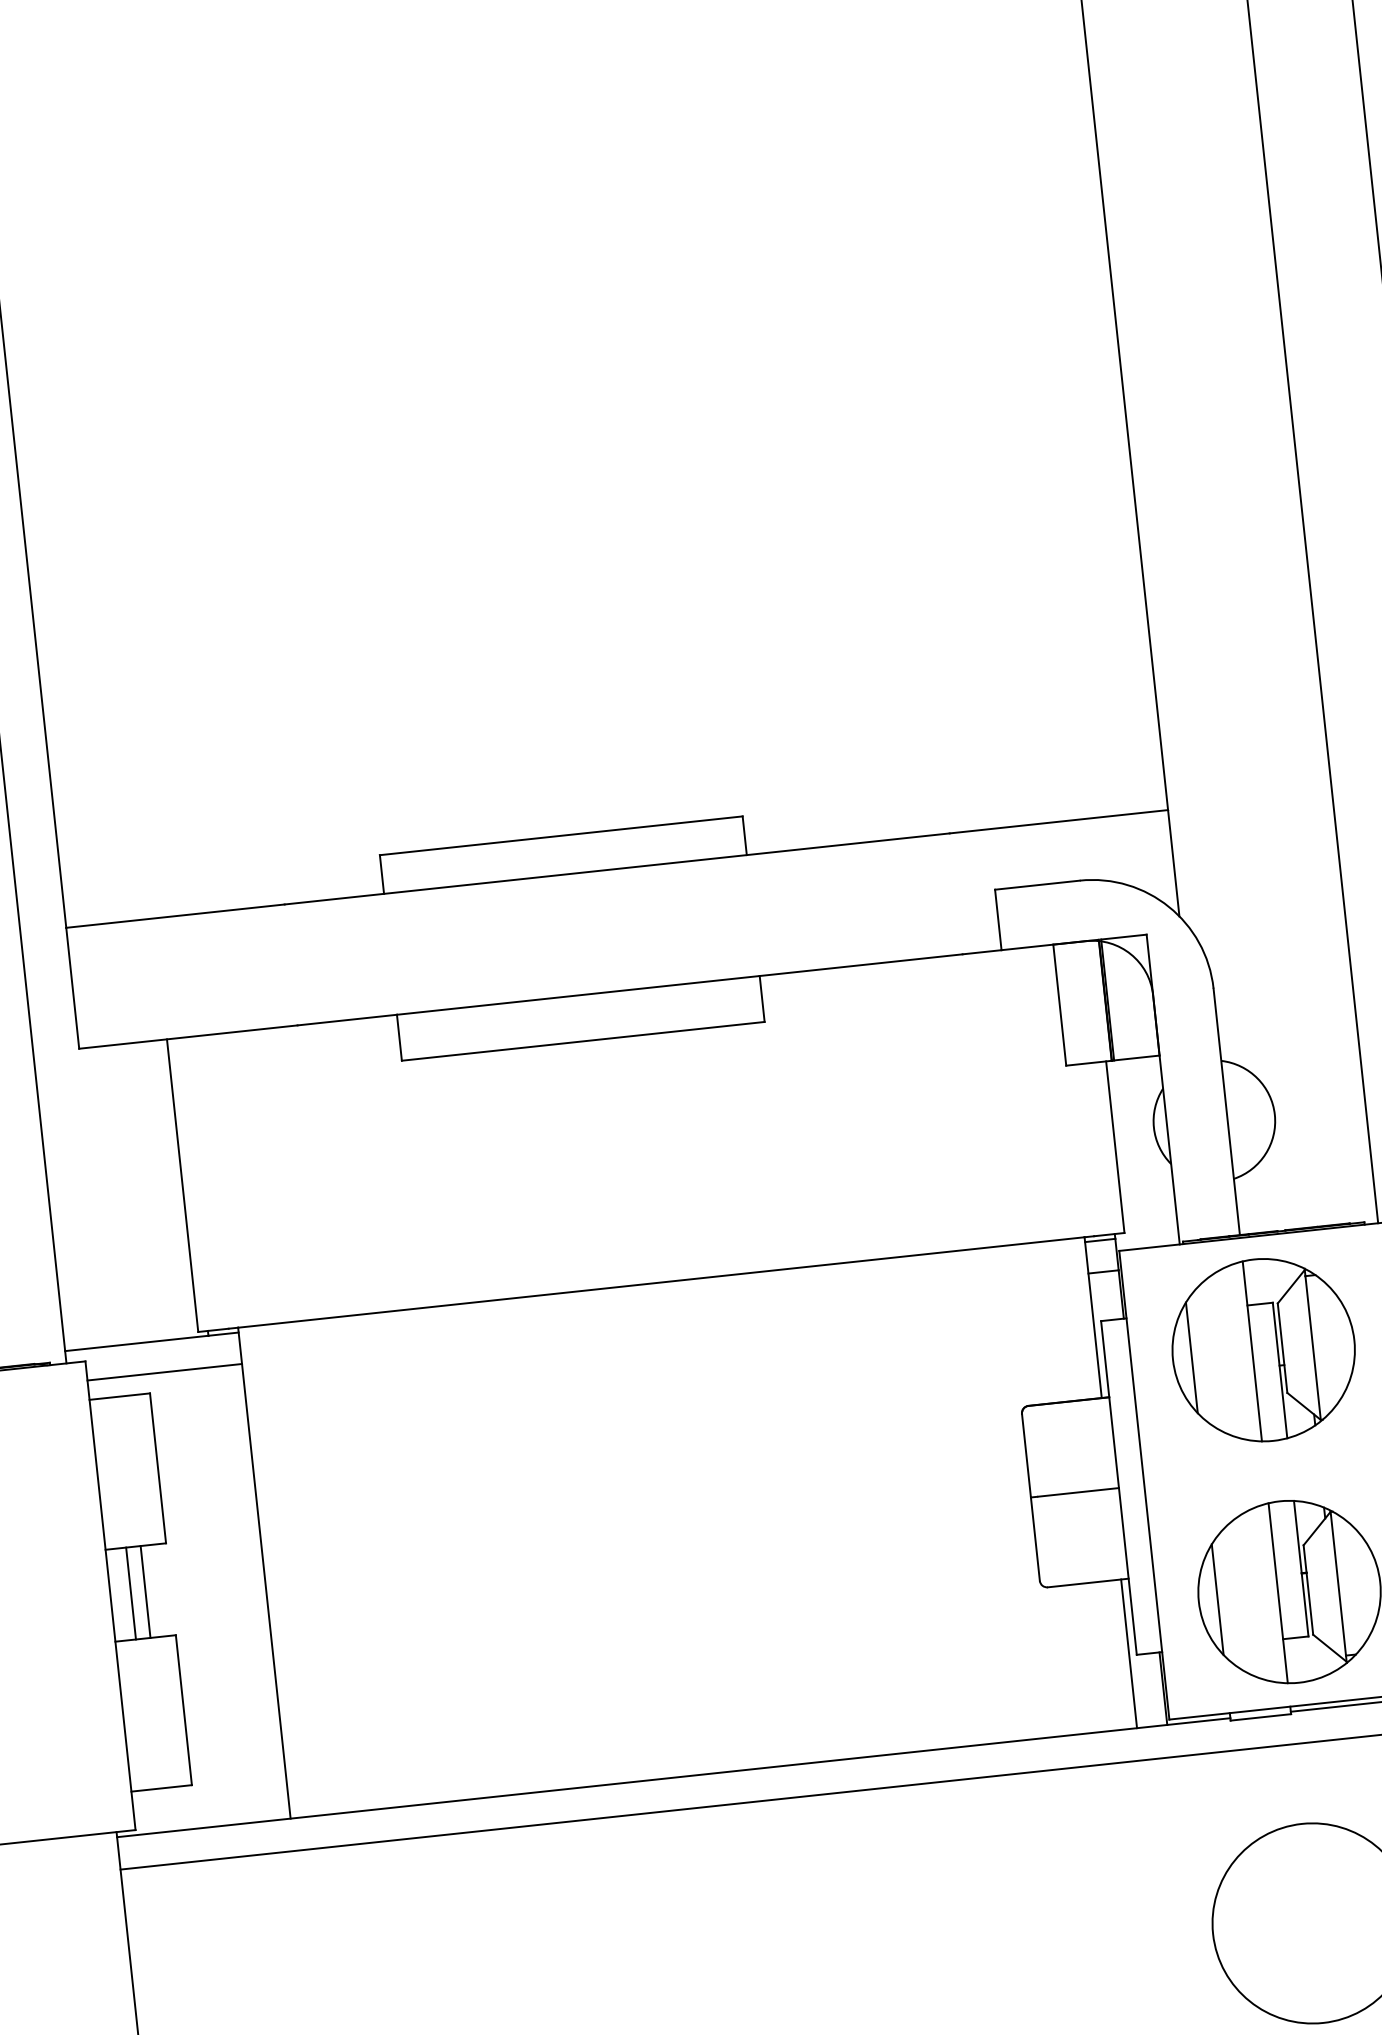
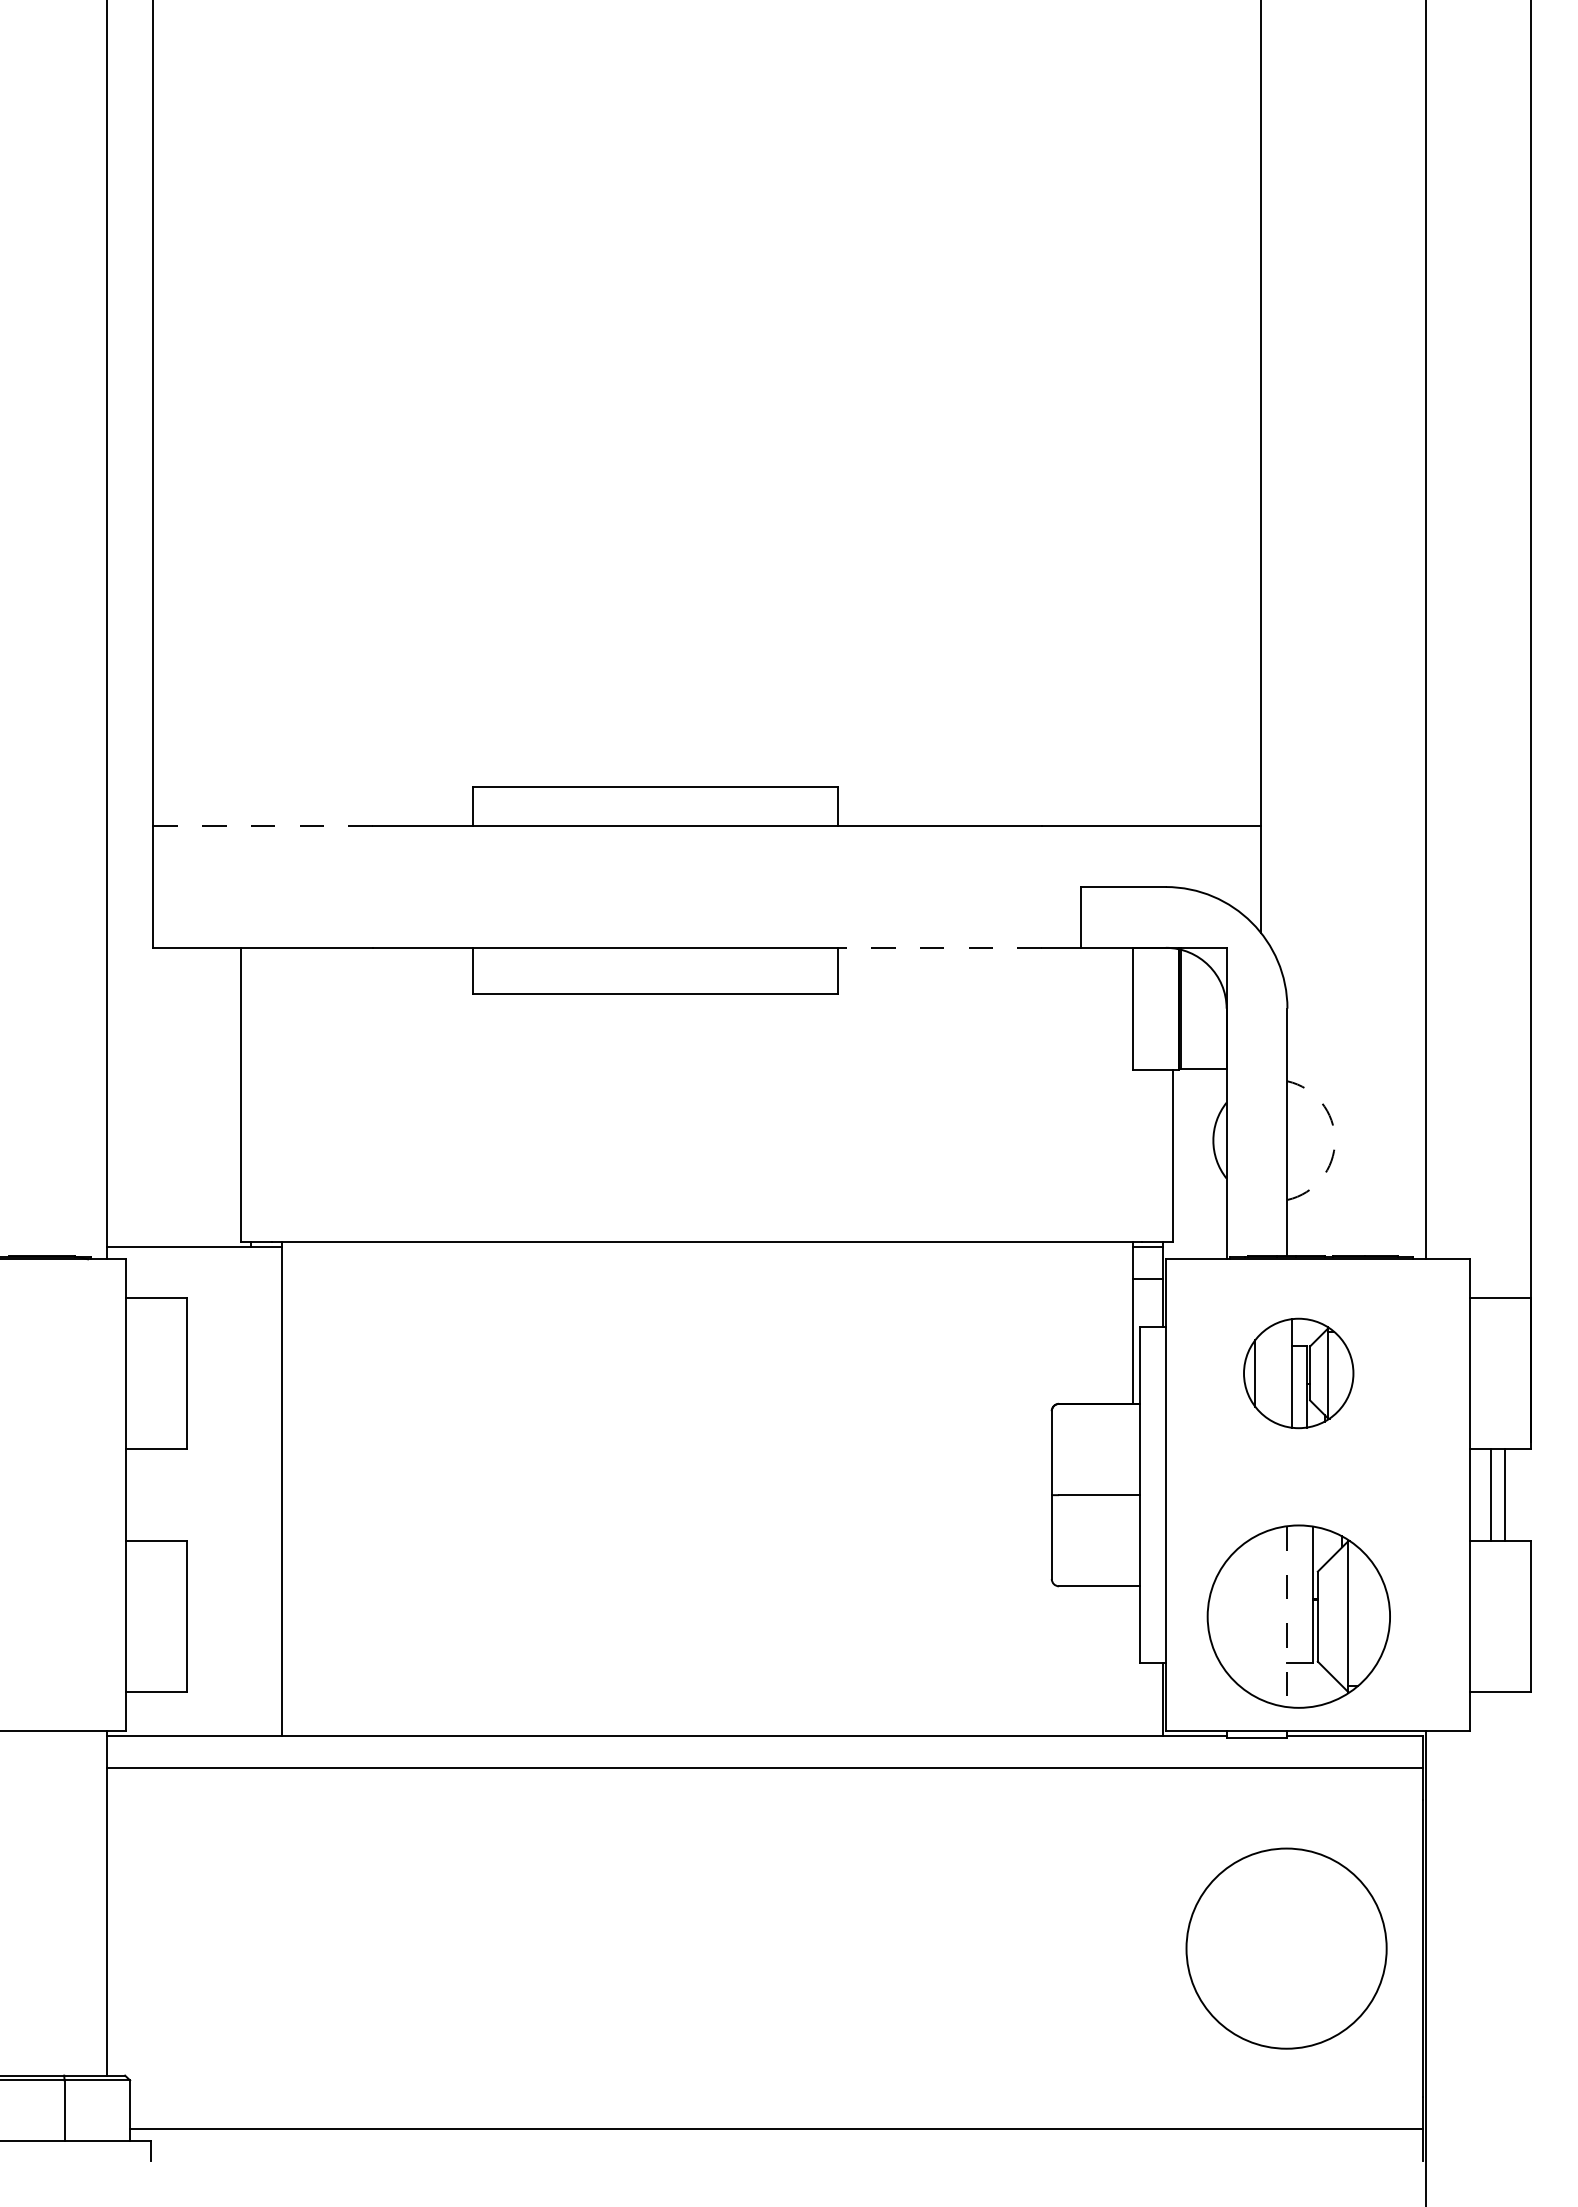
line: (175, 916) -> (262, 826), solid -> dashed
line: (861, 964) -> (939, 947), solid -> dashed
arc: (1274, 1114) -> (1334, 1140), solid -> dashed
part: (1263, 1350) -> (1298, 1373), size x0.6
line: (164, 1372) -> (203, 1278), removed
line: (145, 1591) -> (161, 1494), removed
line: (130, 1593) -> (146, 1494), removed
line: (1278, 1594) -> (1287, 1617), solid -> dashed
line: (1217, 1599) -> (1226, 1616), removed
line: (1128, 1653) -> (1132, 1660), removed

